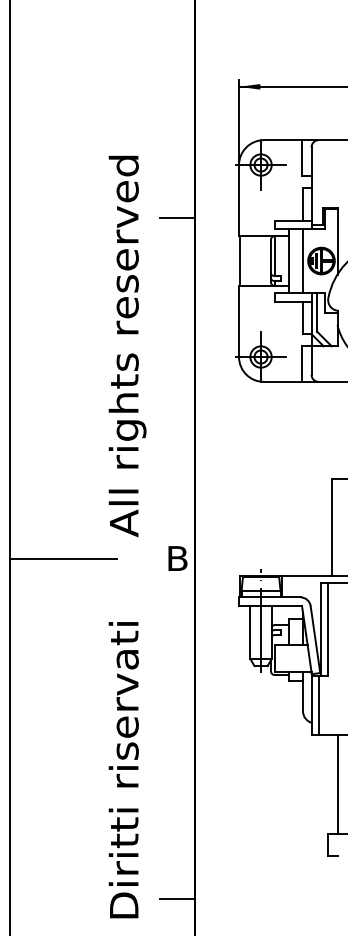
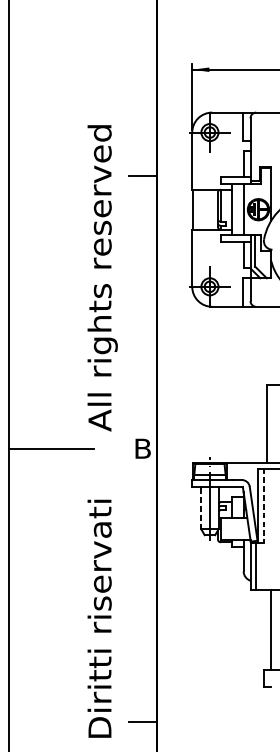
line: (327, 629) -> (263, 505), solid -> dashed
line: (250, 631) -> (201, 507), solid -> dashed

